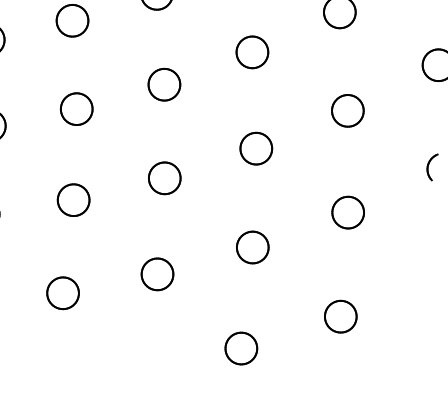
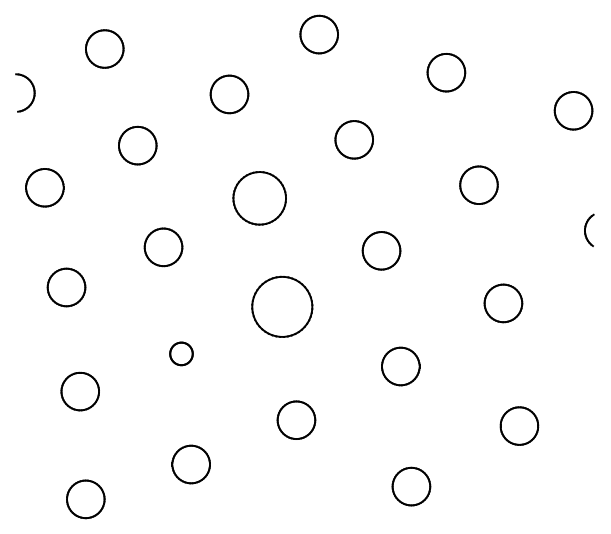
part: (164, 84) -> (259, 197), size x1.4
part: (164, 177) -> (281, 306), size x1.6
part: (73, 199) -> (181, 353), size x0.6

